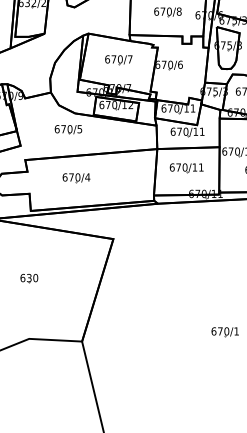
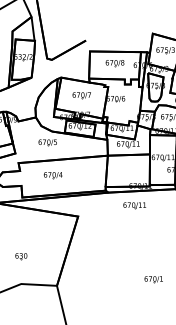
part: (186, 168) -> (134, 205), moved
part: (29, 278) -> (21, 256), moved

